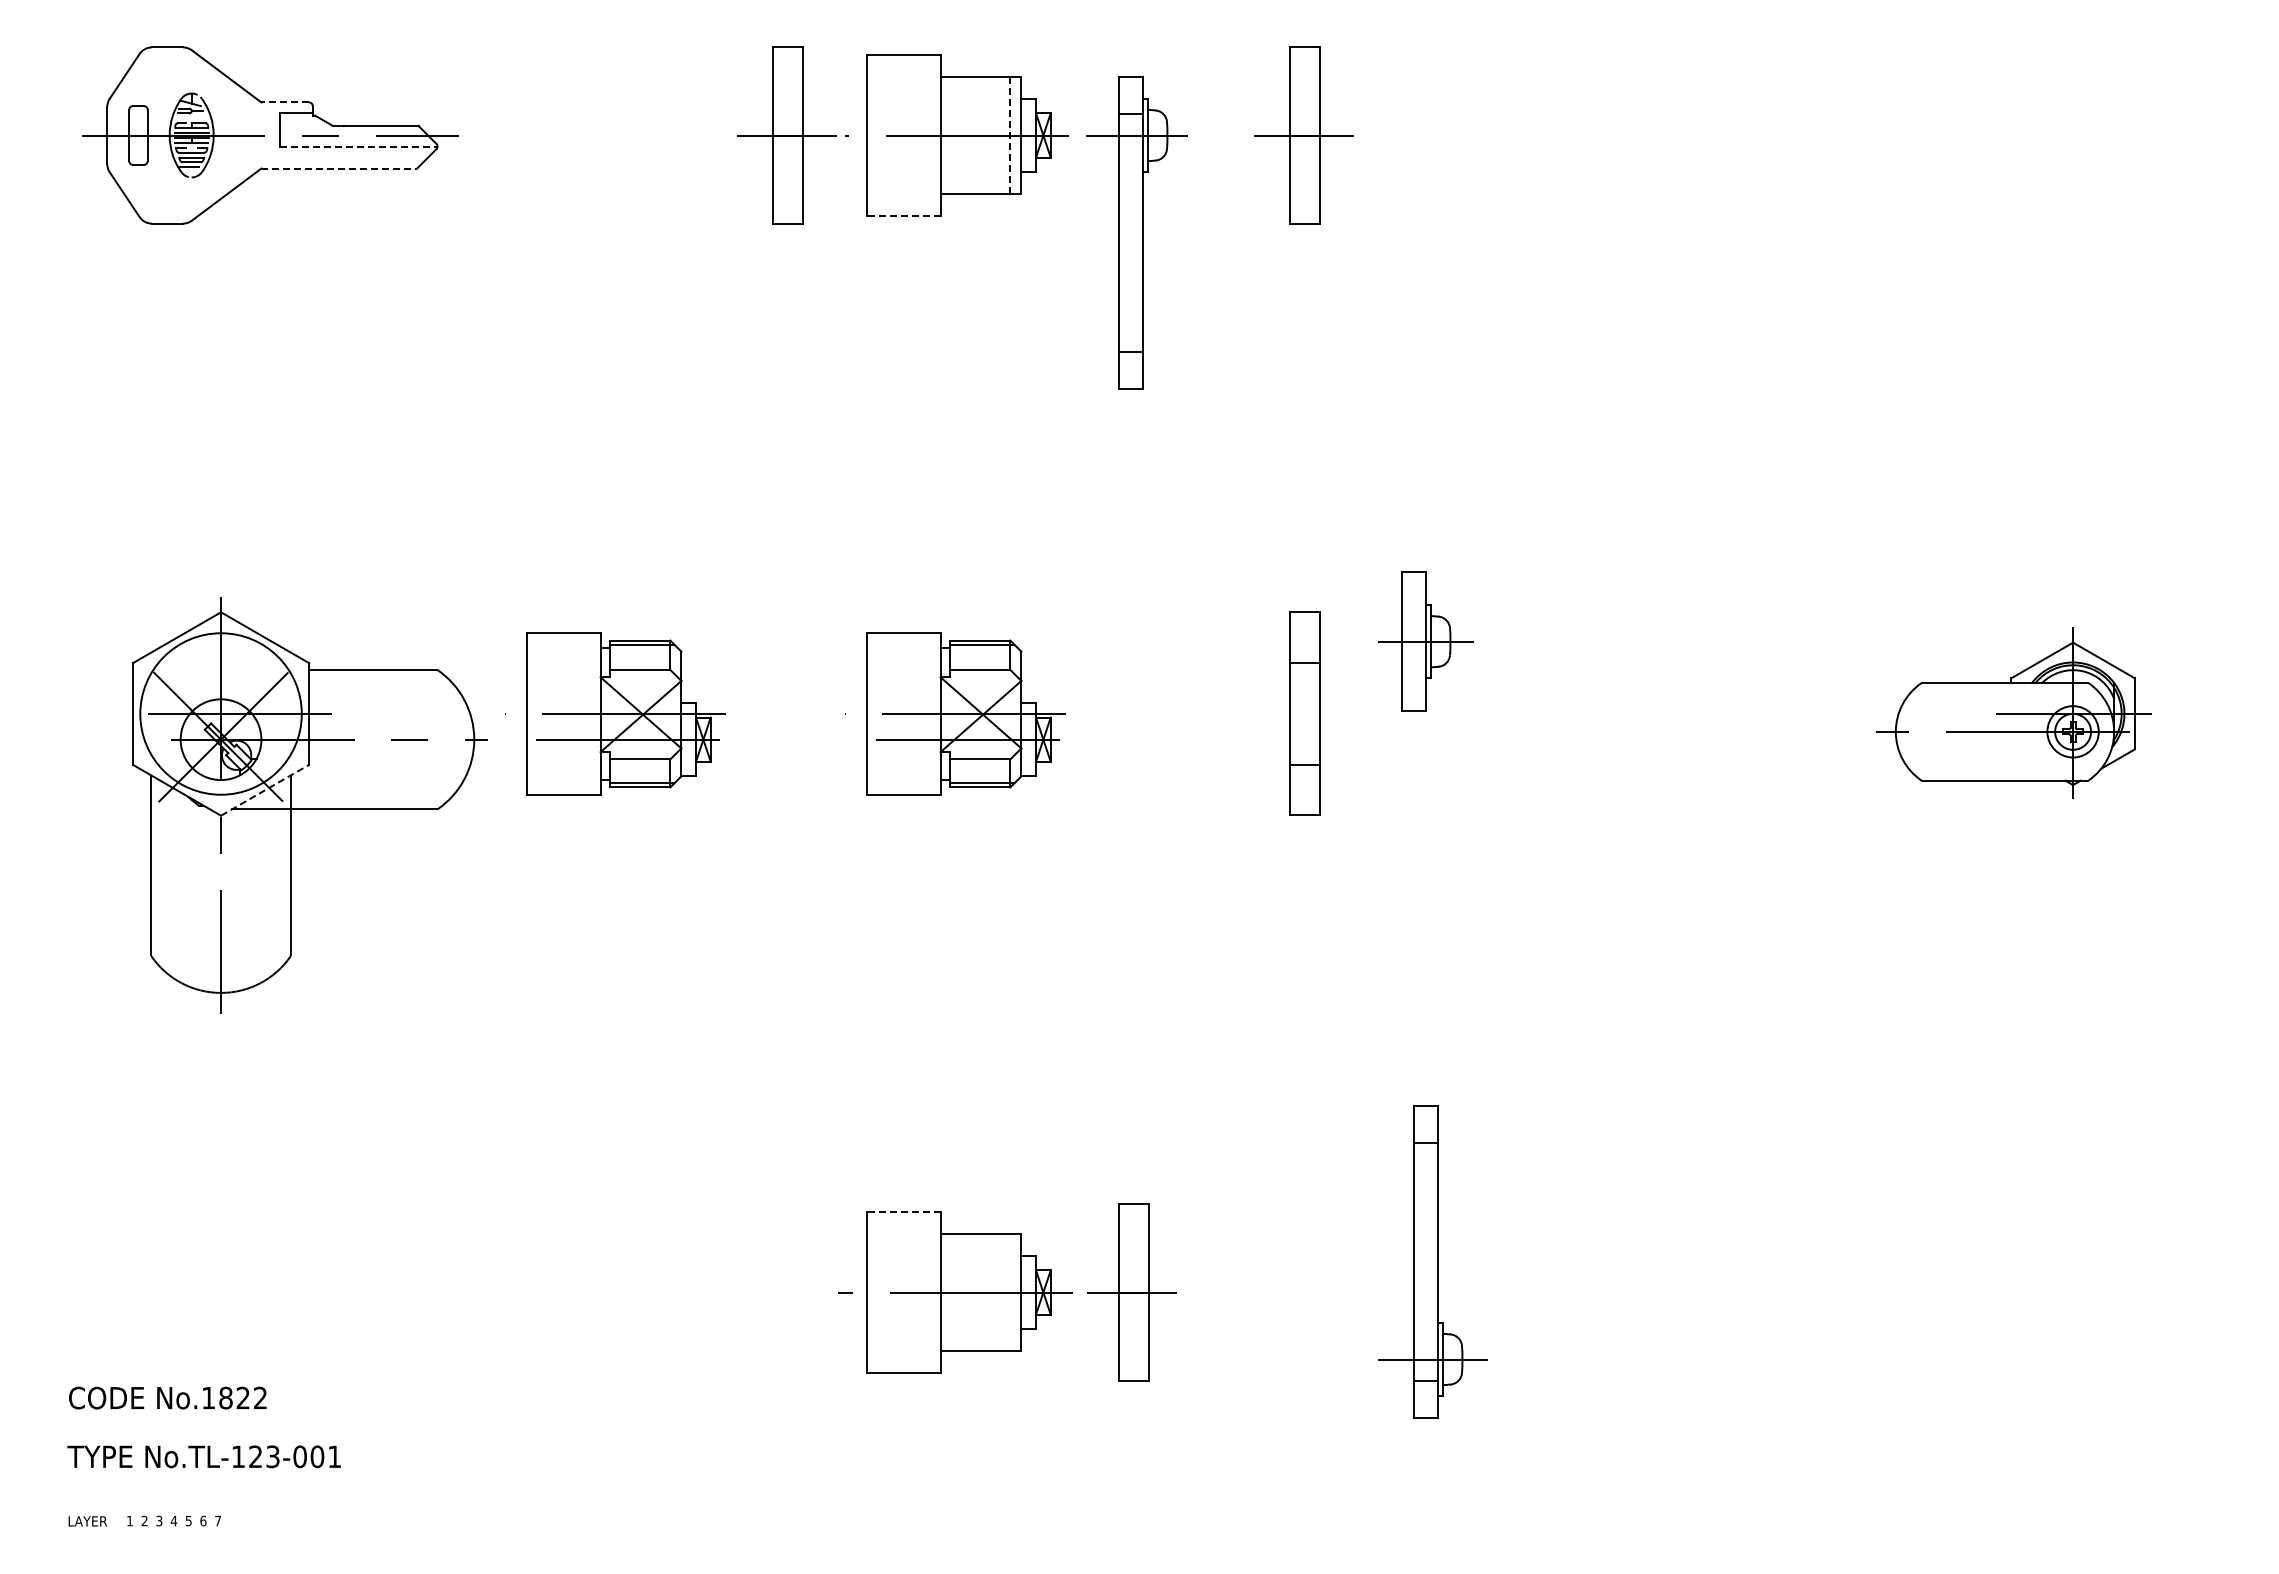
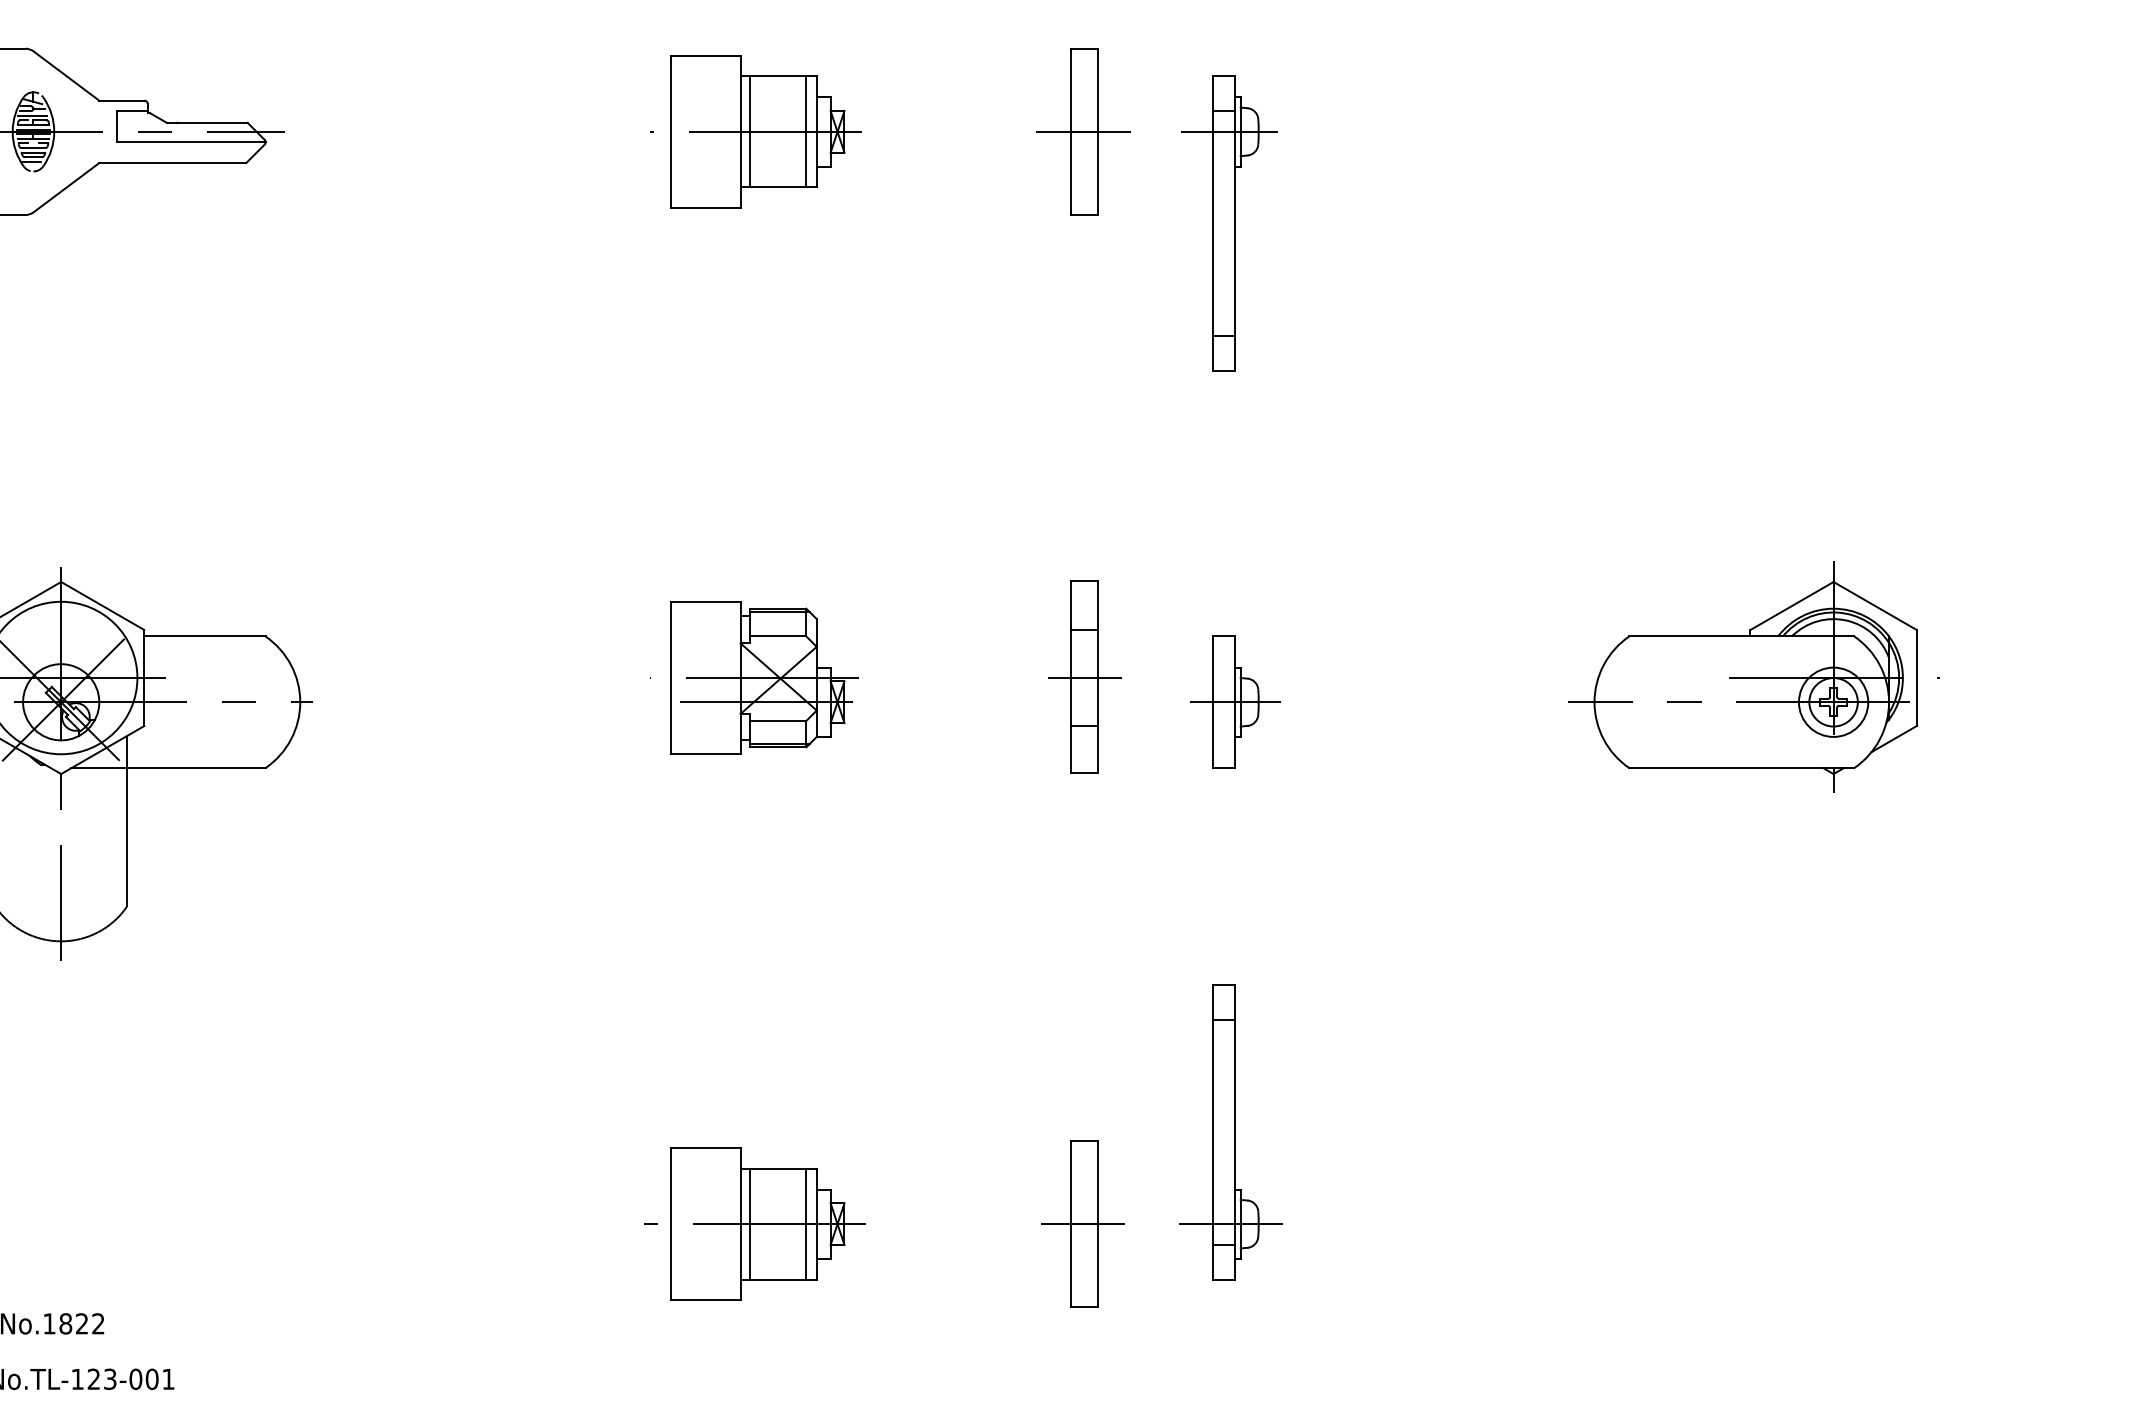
line: (285, 102) -> (122, 100), dashed -> solid
line: (190, 118) -> (32, 115), added
part: (786, 135) -> (595, 131), removed
line: (950, 135) -> (749, 131), added
line: (1010, 135) -> (806, 131), dashed -> solid
line: (358, 146) -> (190, 142), dashed -> solid
line: (339, 168) -> (173, 163), dashed -> solid
line: (903, 216) -> (705, 208), dashed -> solid
part: (1136, 232) -> (1229, 223), moved
part: (1425, 641) -> (1235, 702), moved
part: (615, 713) -> (433, 677), removed
part: (2013, 713) -> (1753, 677), size x1.43
line: (1305, 714) -> (1085, 678), added
line: (265, 790) -> (103, 750), dashed -> solid
line: (903, 1211) -> (705, 1147), dashed -> solid
part: (1432, 1261) -> (1230, 1131), moved
line: (950, 1292) -> (749, 1224), added
line: (1010, 1292) -> (806, 1224), added
part: (1131, 1292) -> (1082, 1224), moved

